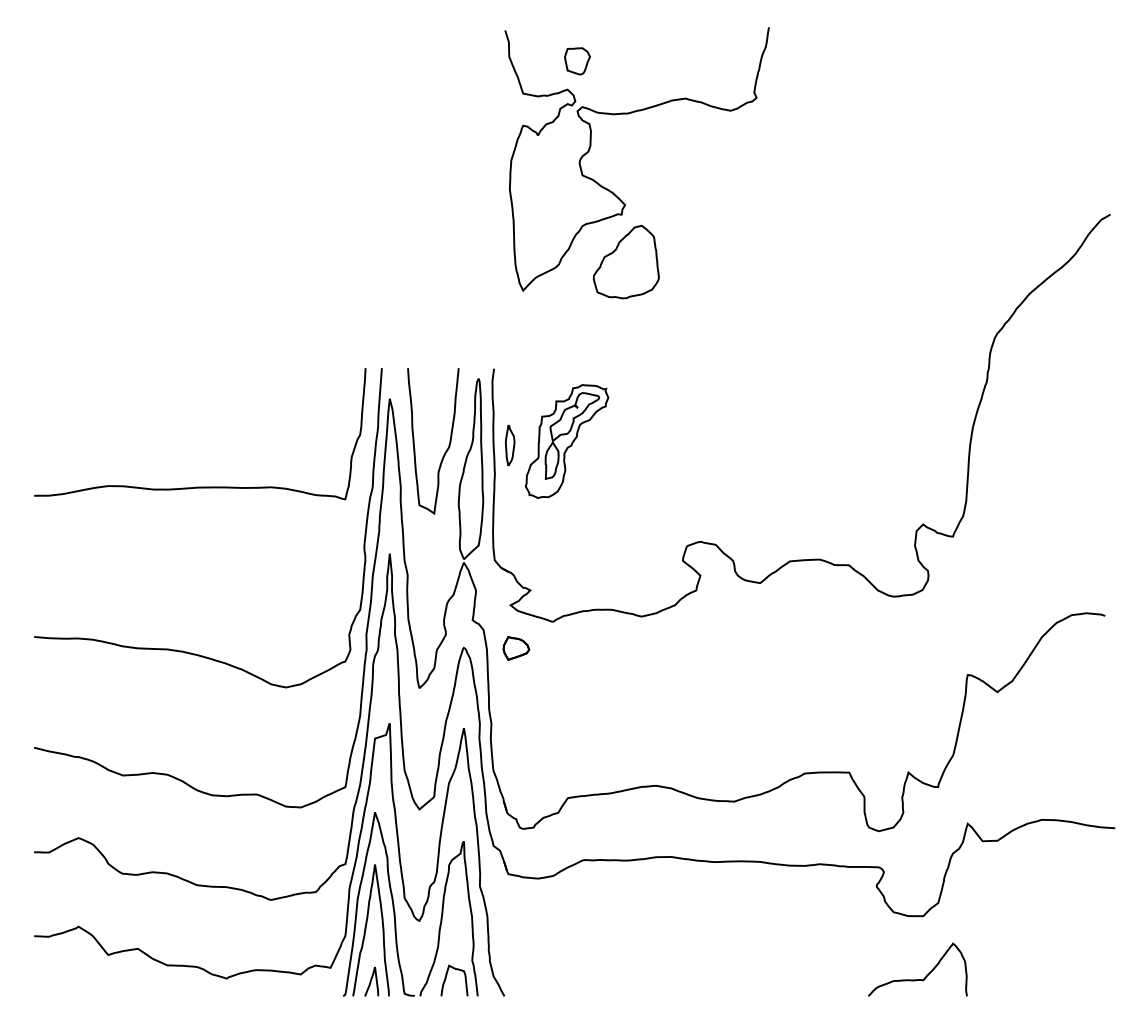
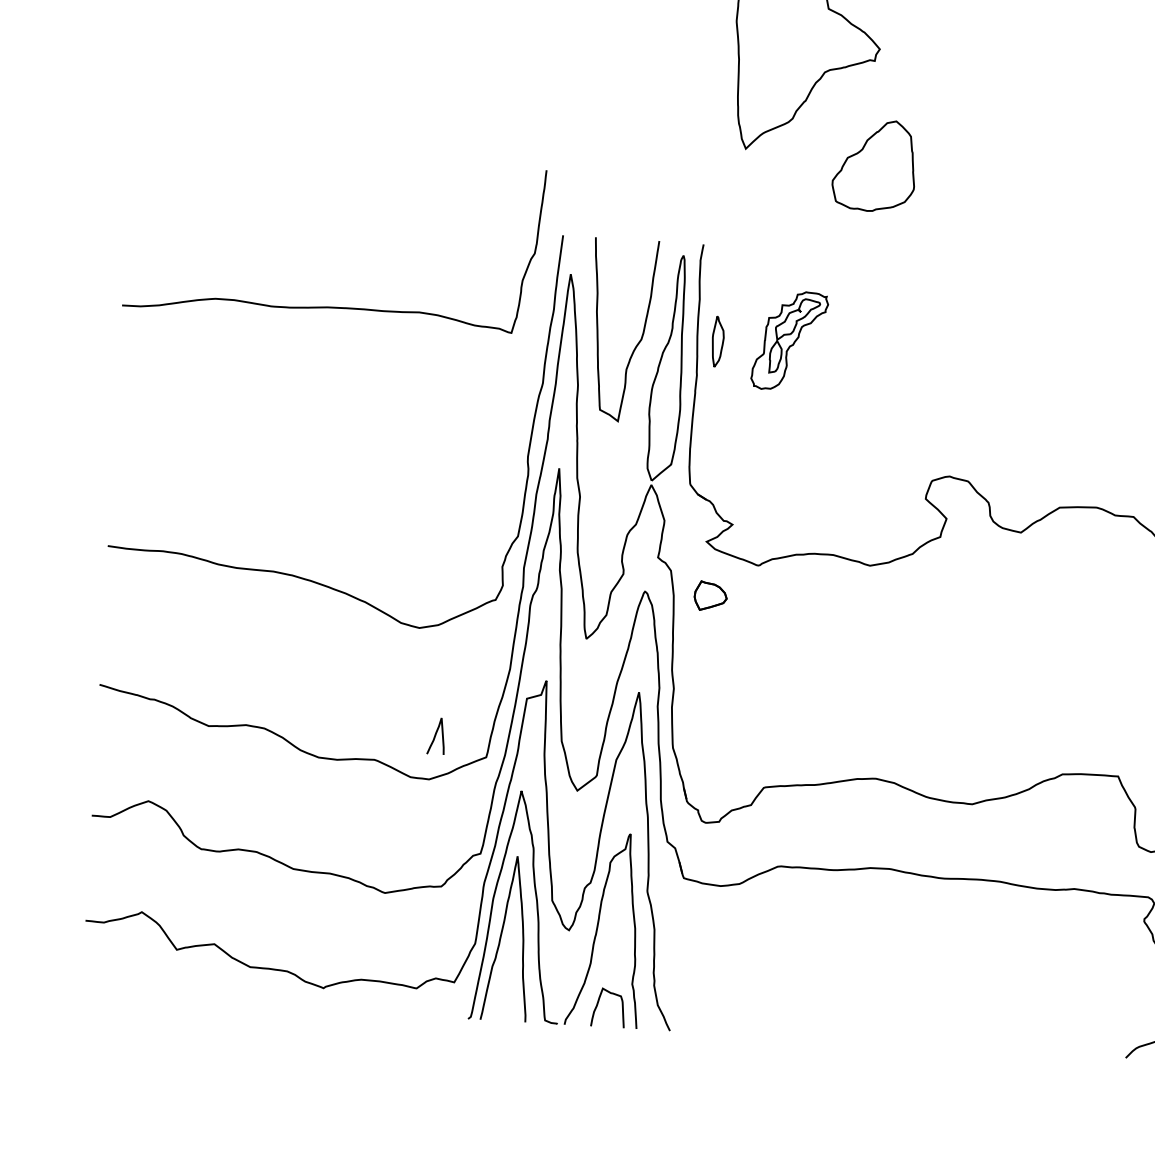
part: (625, 261) -> (873, 164), moved
part: (567, 441) -> (790, 340), size x0.7
curve: (200, 486) -> (331, 306), moved
curve: (371, 981) -> (436, 735), moved

